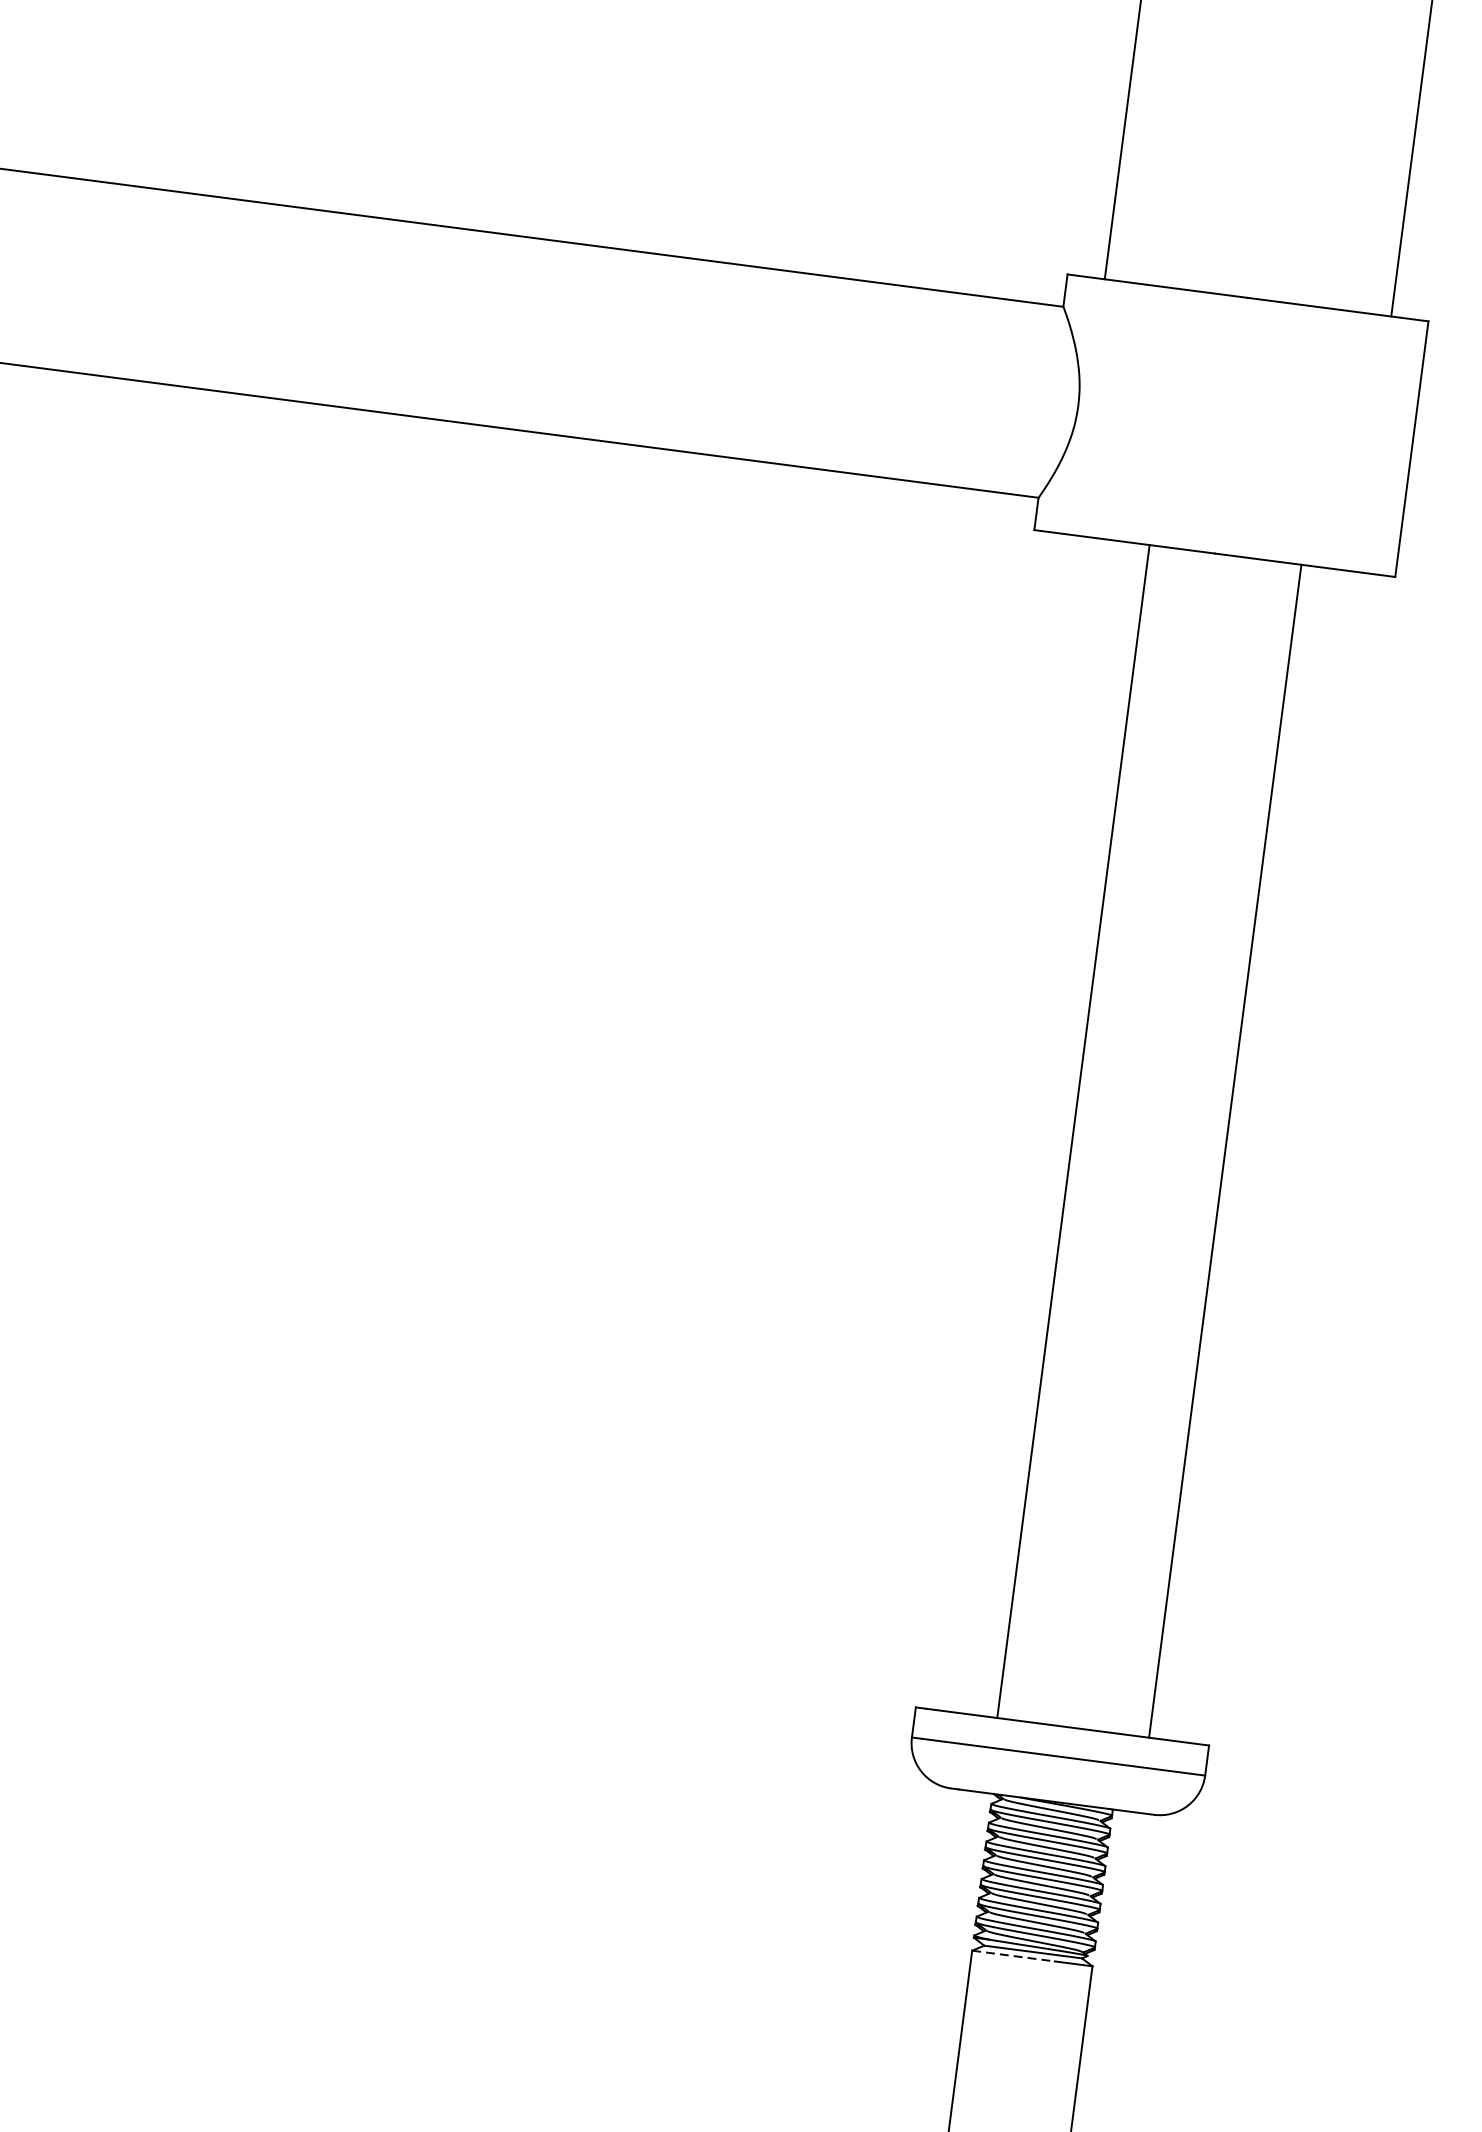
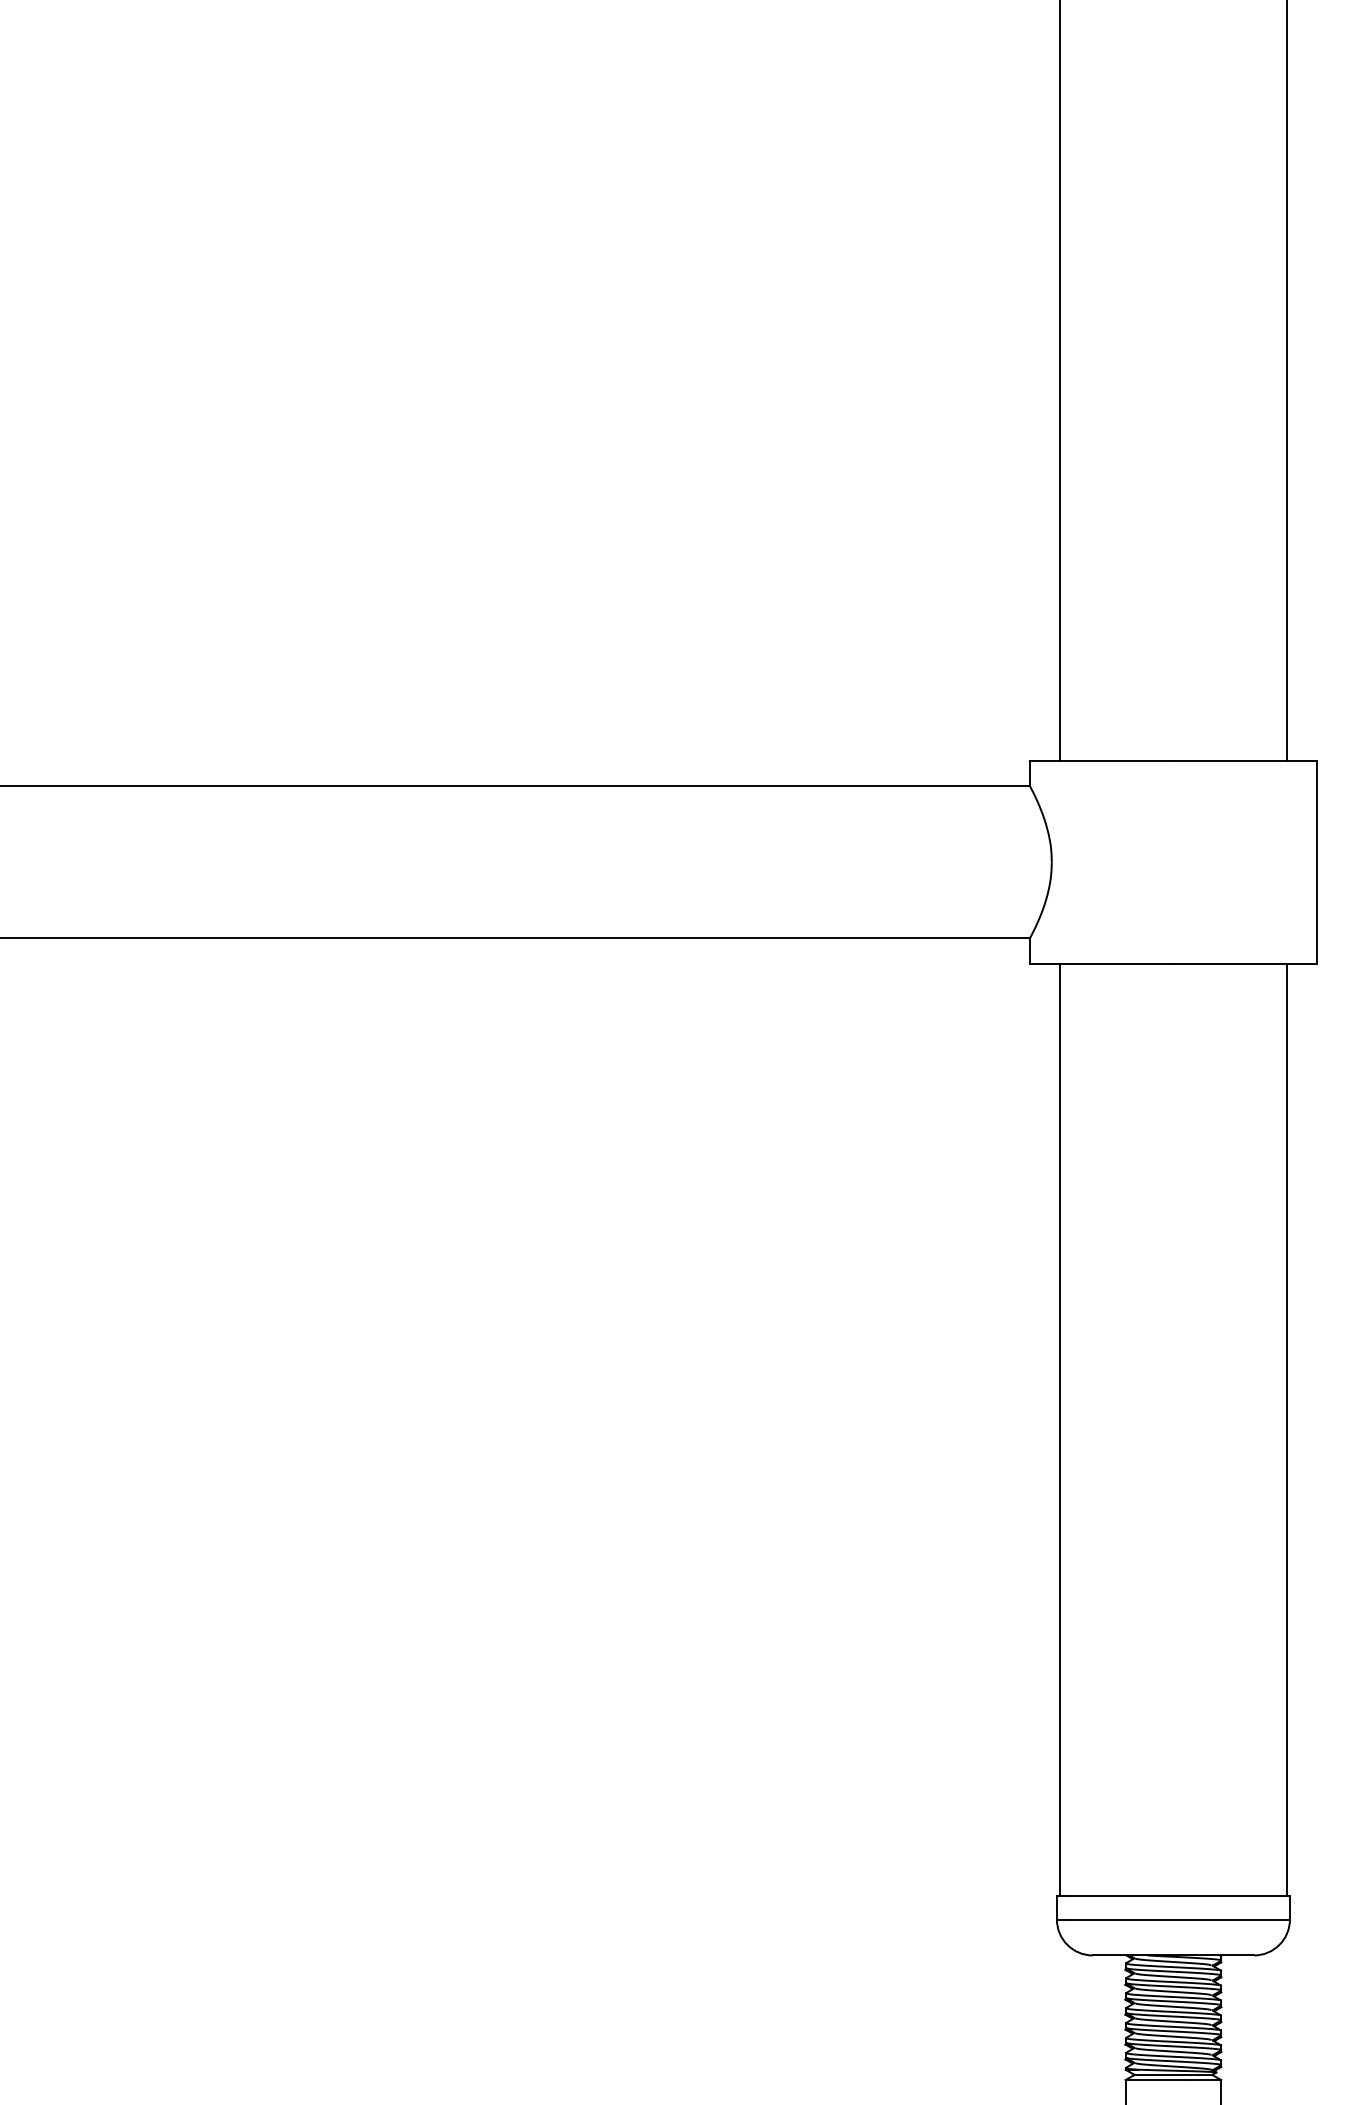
line: (1073, 1131) -> (1059, 1429), moved
line: (1225, 1150) -> (1287, 1429), moved
line: (1013, 1956) -> (1158, 2080), dashed -> solid

